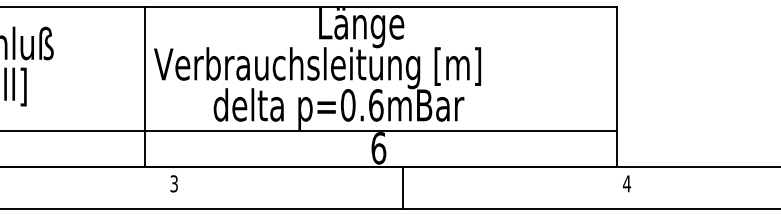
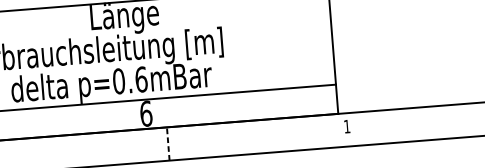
text: (626, 183) -> (346, 126), 4 -> 1
line: (403, 187) -> (168, 143), solid -> dashed

